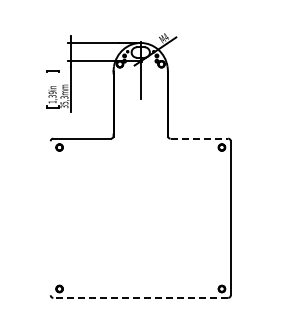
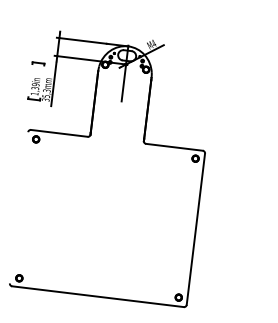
line: (199, 138) -> (174, 147), dashed -> solid
line: (140, 297) -> (97, 296), dashed -> solid

